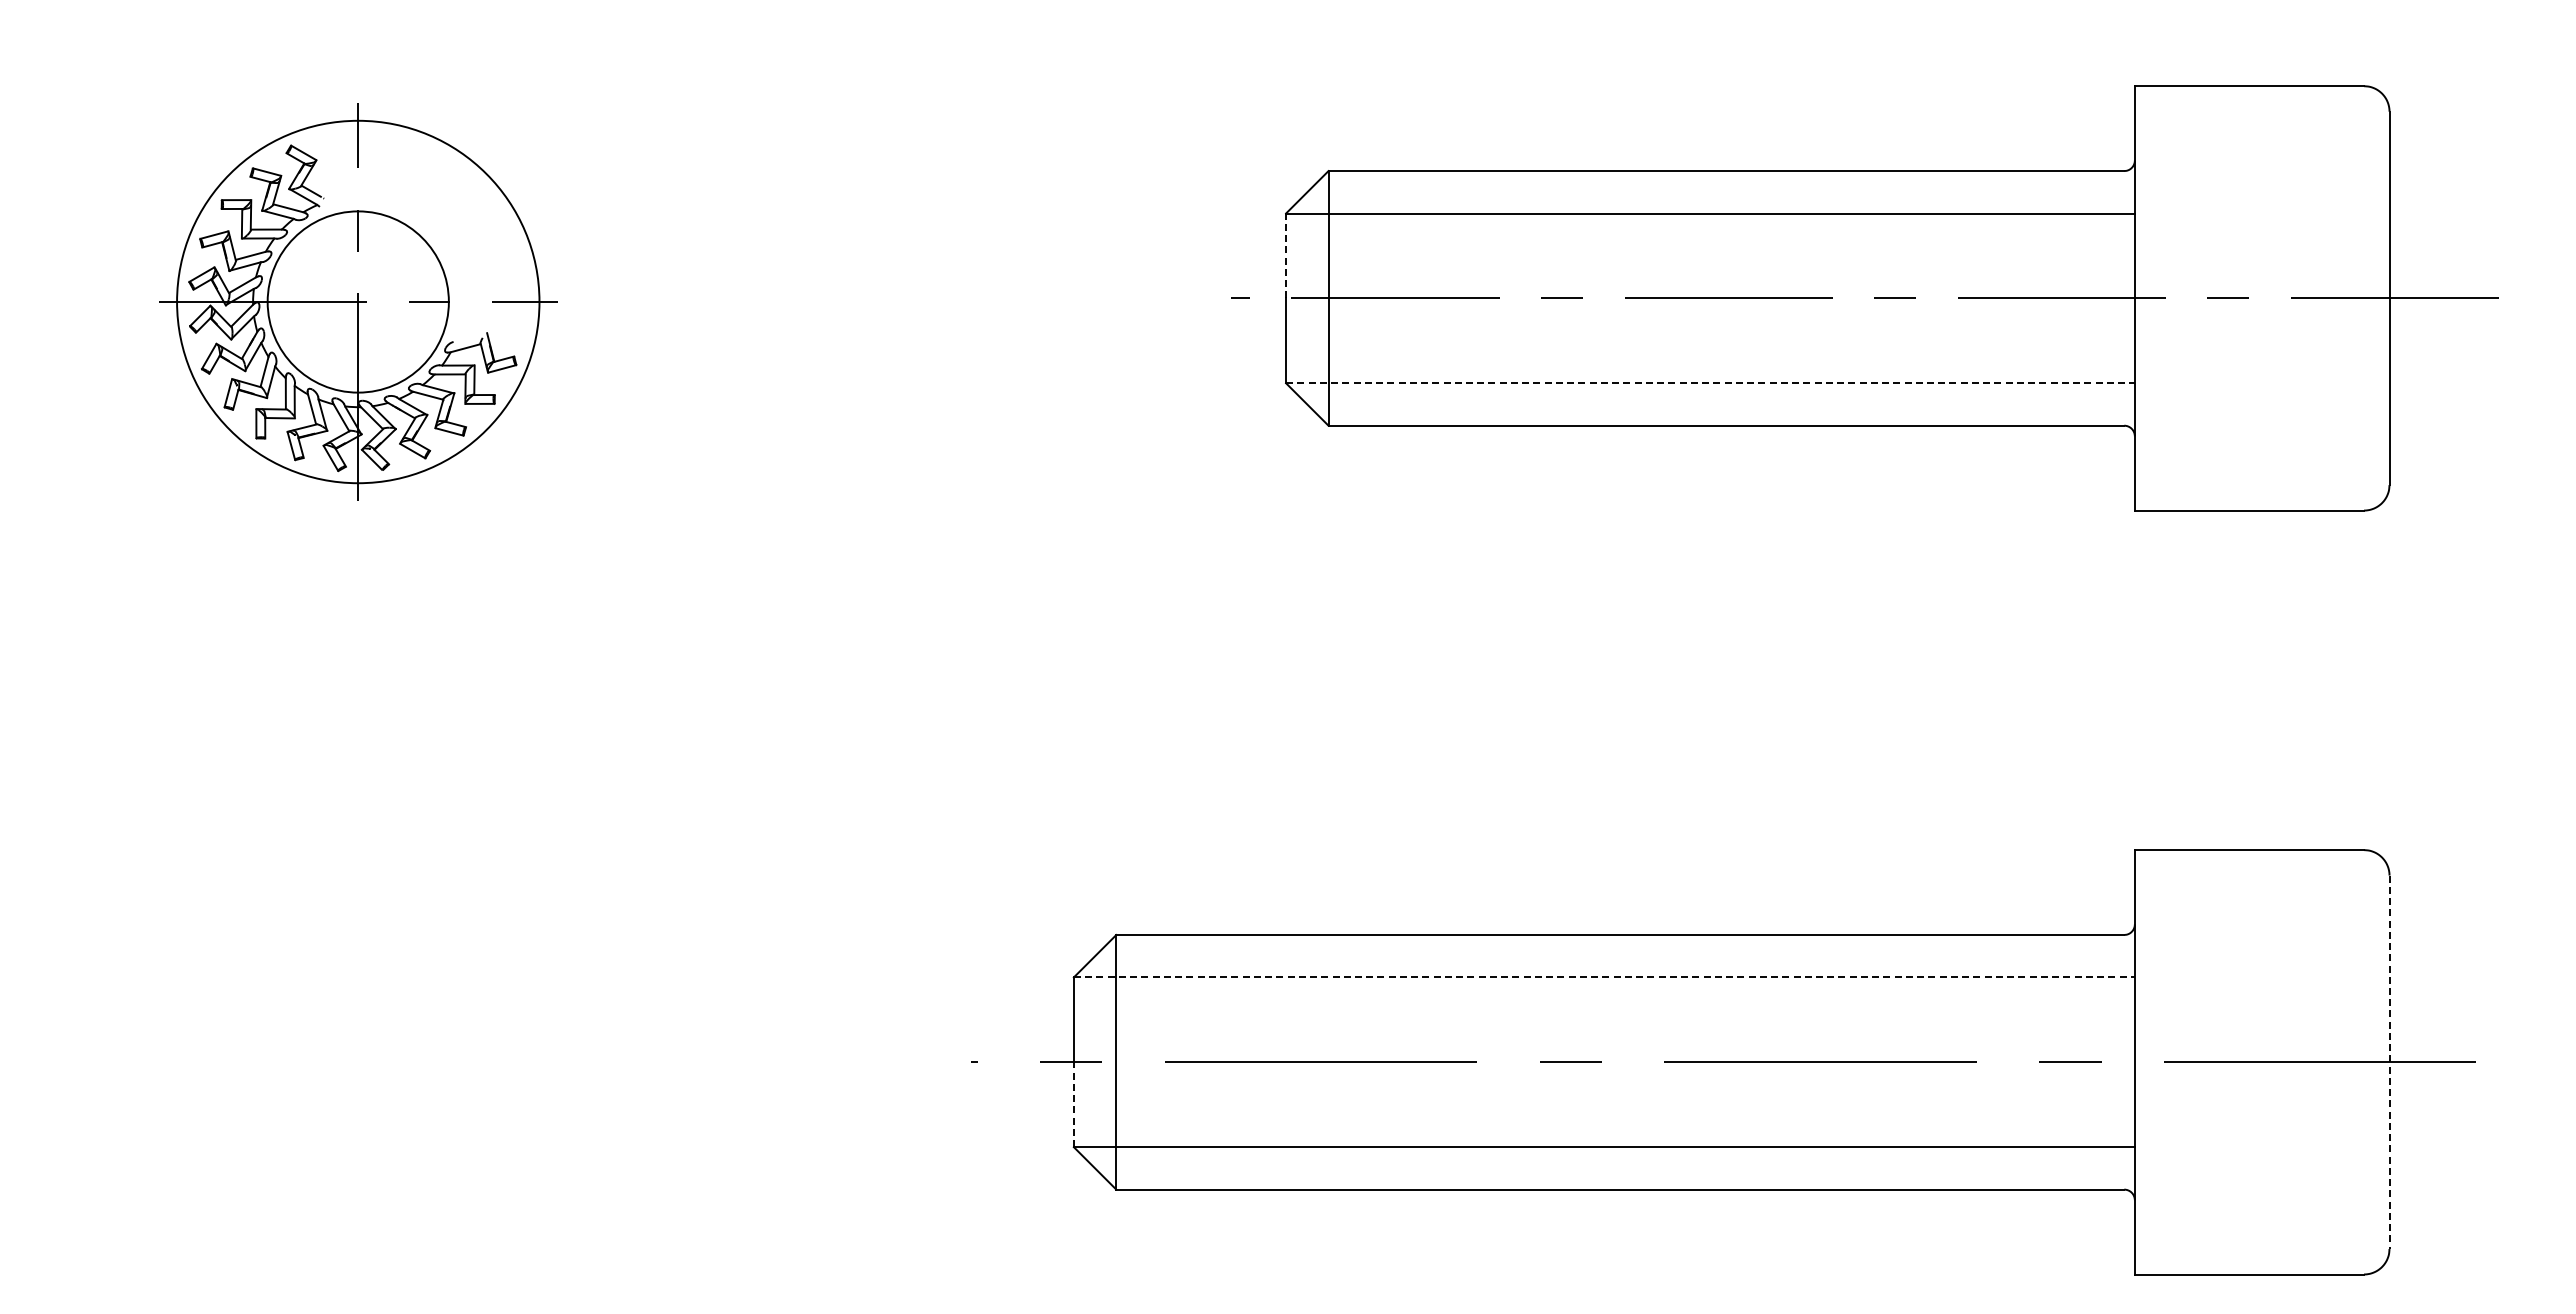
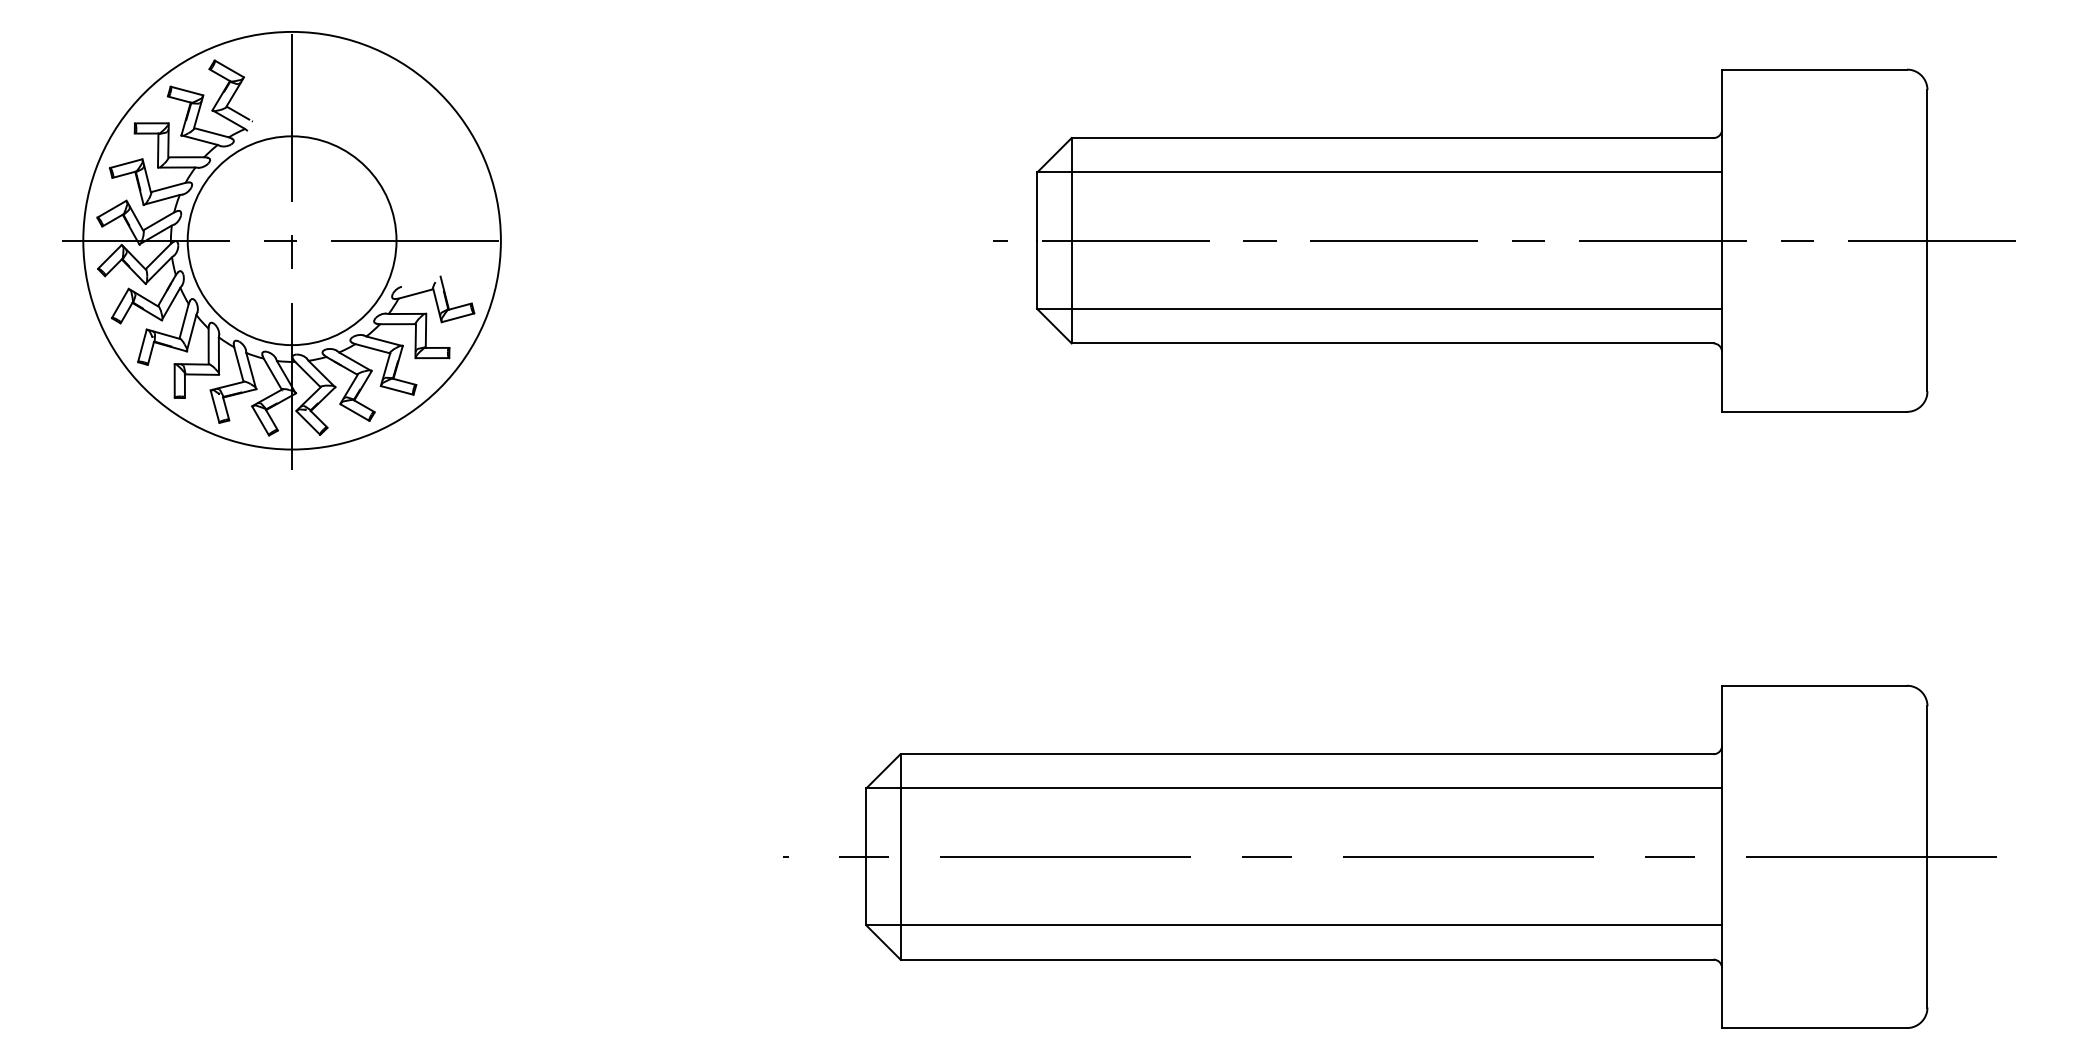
line: (1286, 255) -> (1037, 206), dashed -> solid
part: (349, 310) -> (282, 250), size x1.43
line: (1710, 383) -> (1379, 309), dashed -> solid
line: (1604, 977) -> (1294, 788), dashed -> solid
line: (2389, 1062) -> (1927, 857), dashed -> solid
line: (1073, 1104) -> (865, 890), dashed -> solid

